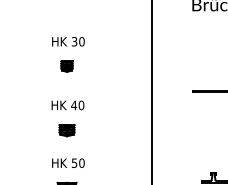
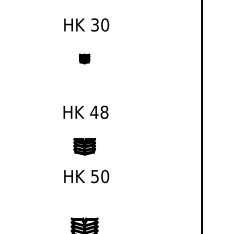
part: (66, 66) -> (83, 58), size x0.6
text: (81, 105) -> (104, 112), 40 -> 48
text: (68, 162) -> (86, 175), moved

